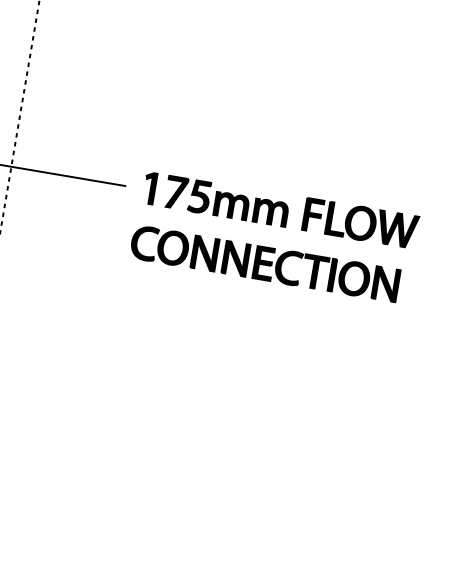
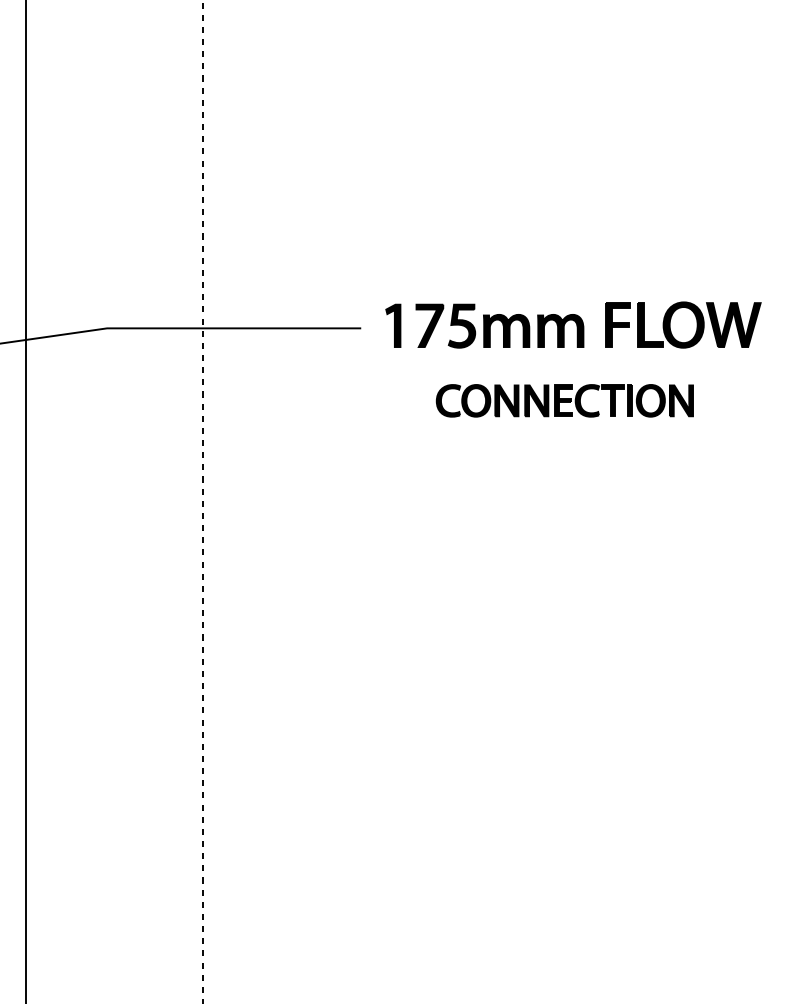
part: (264, 263) -> (564, 400), size x0.7

